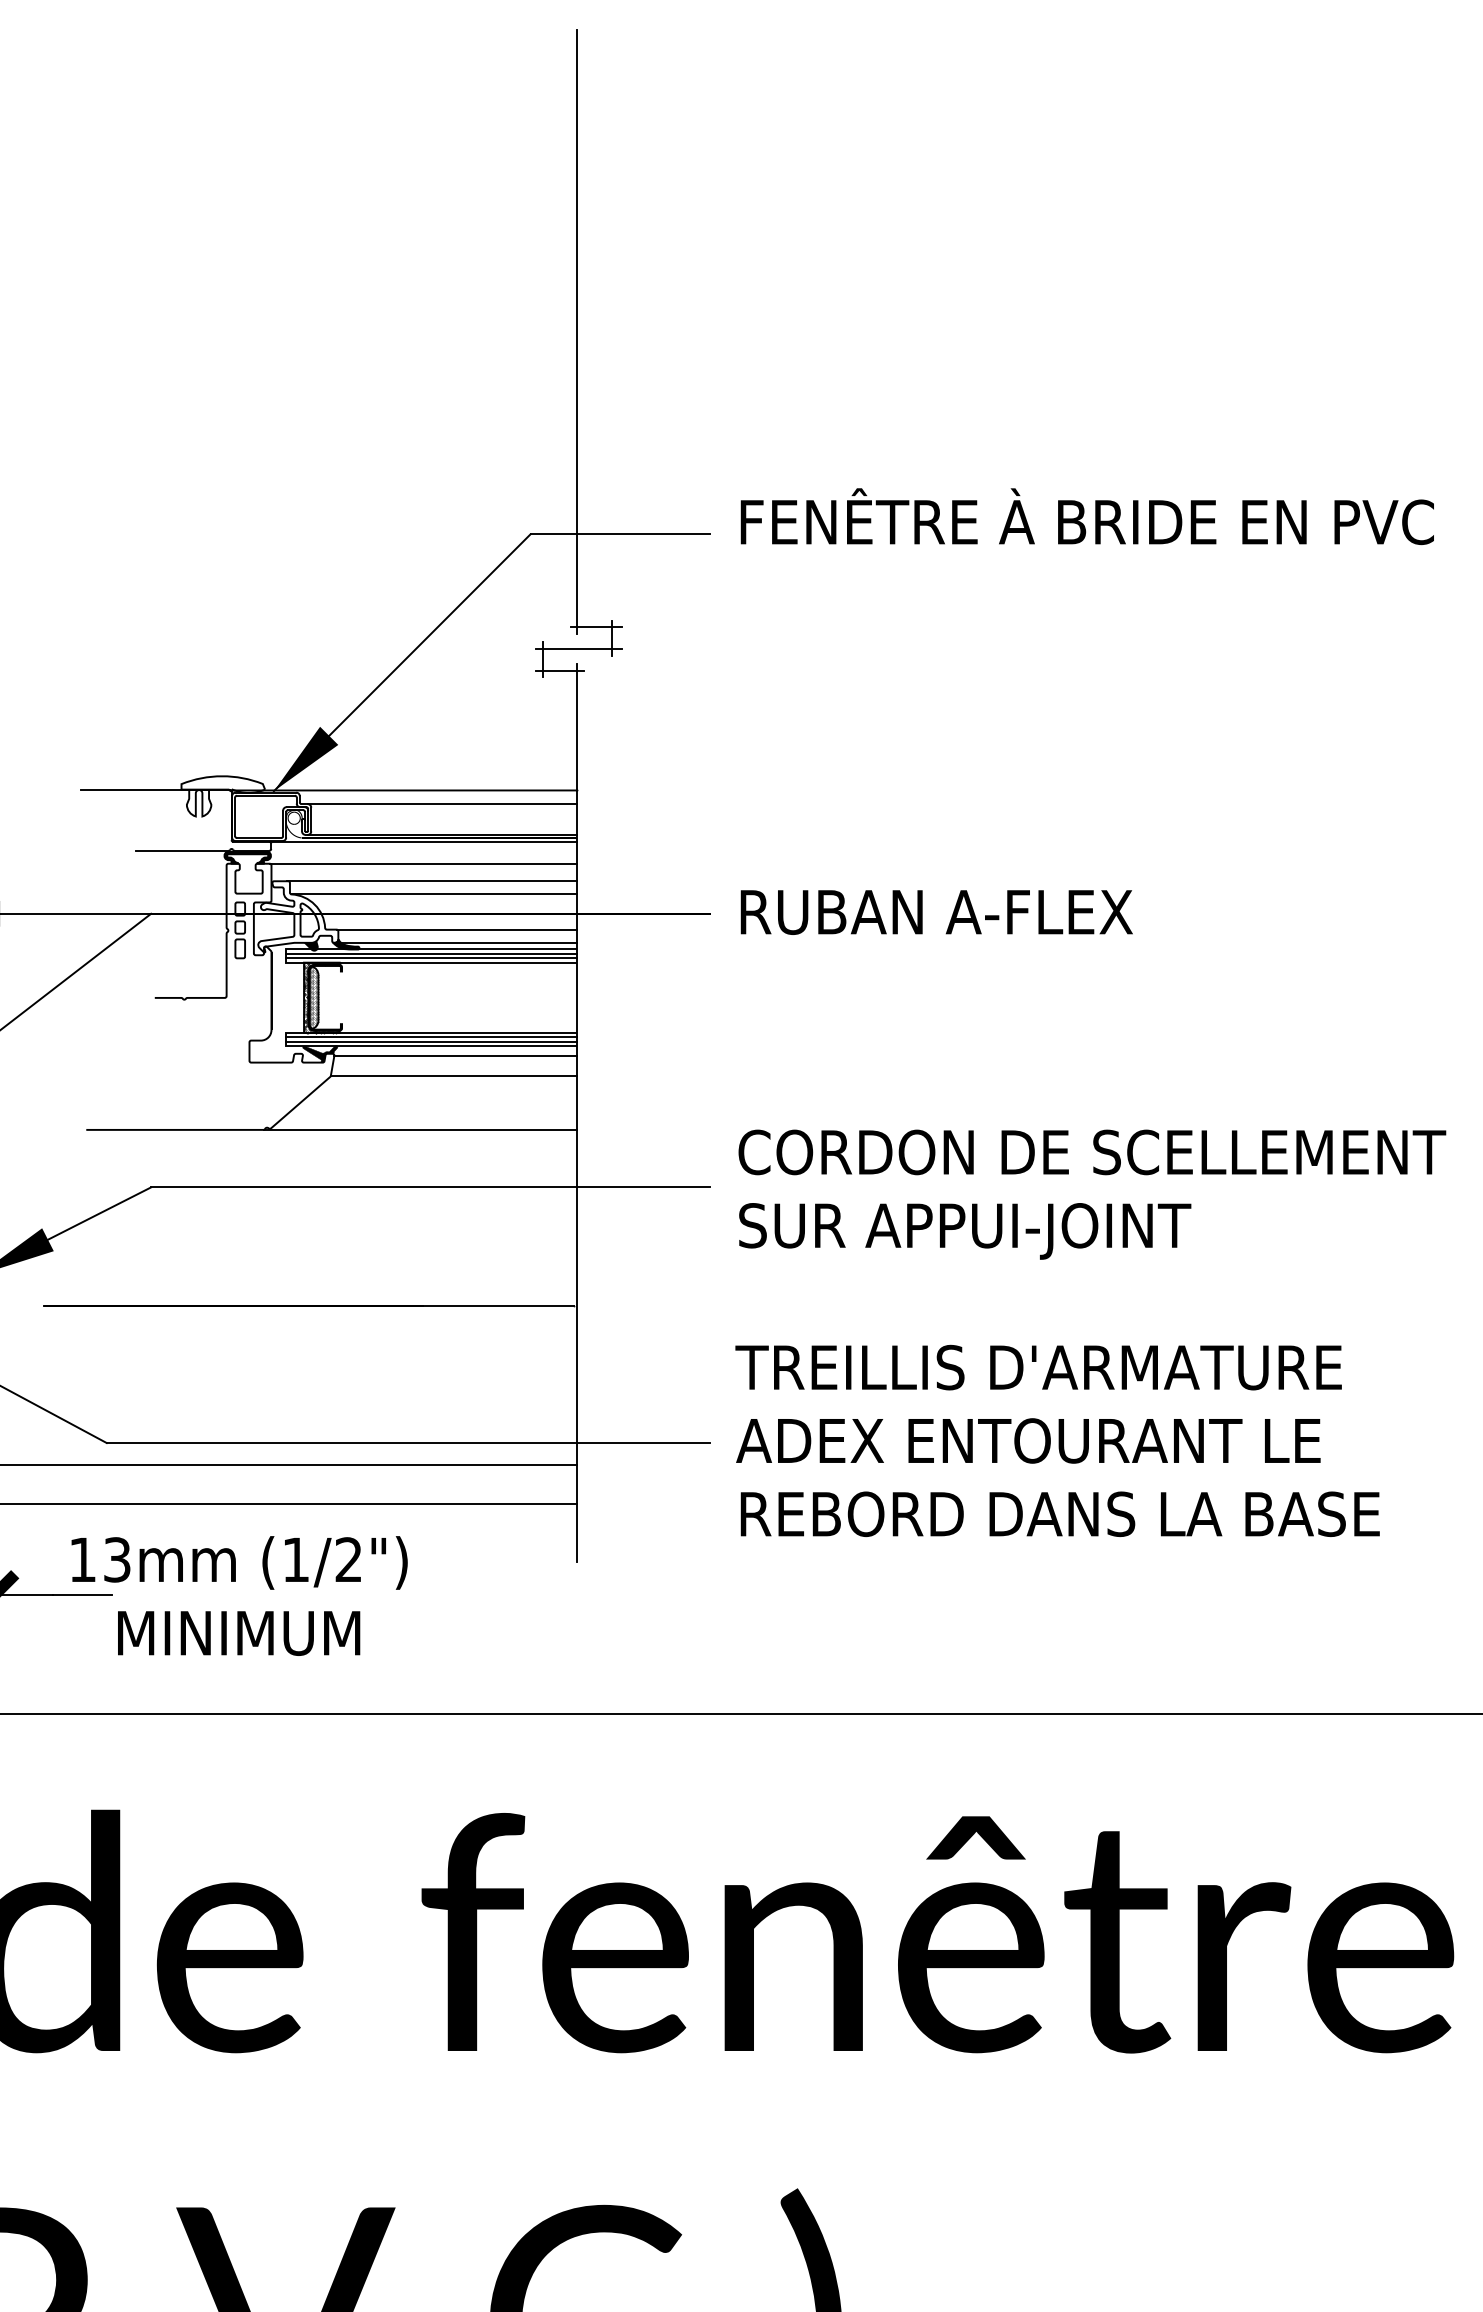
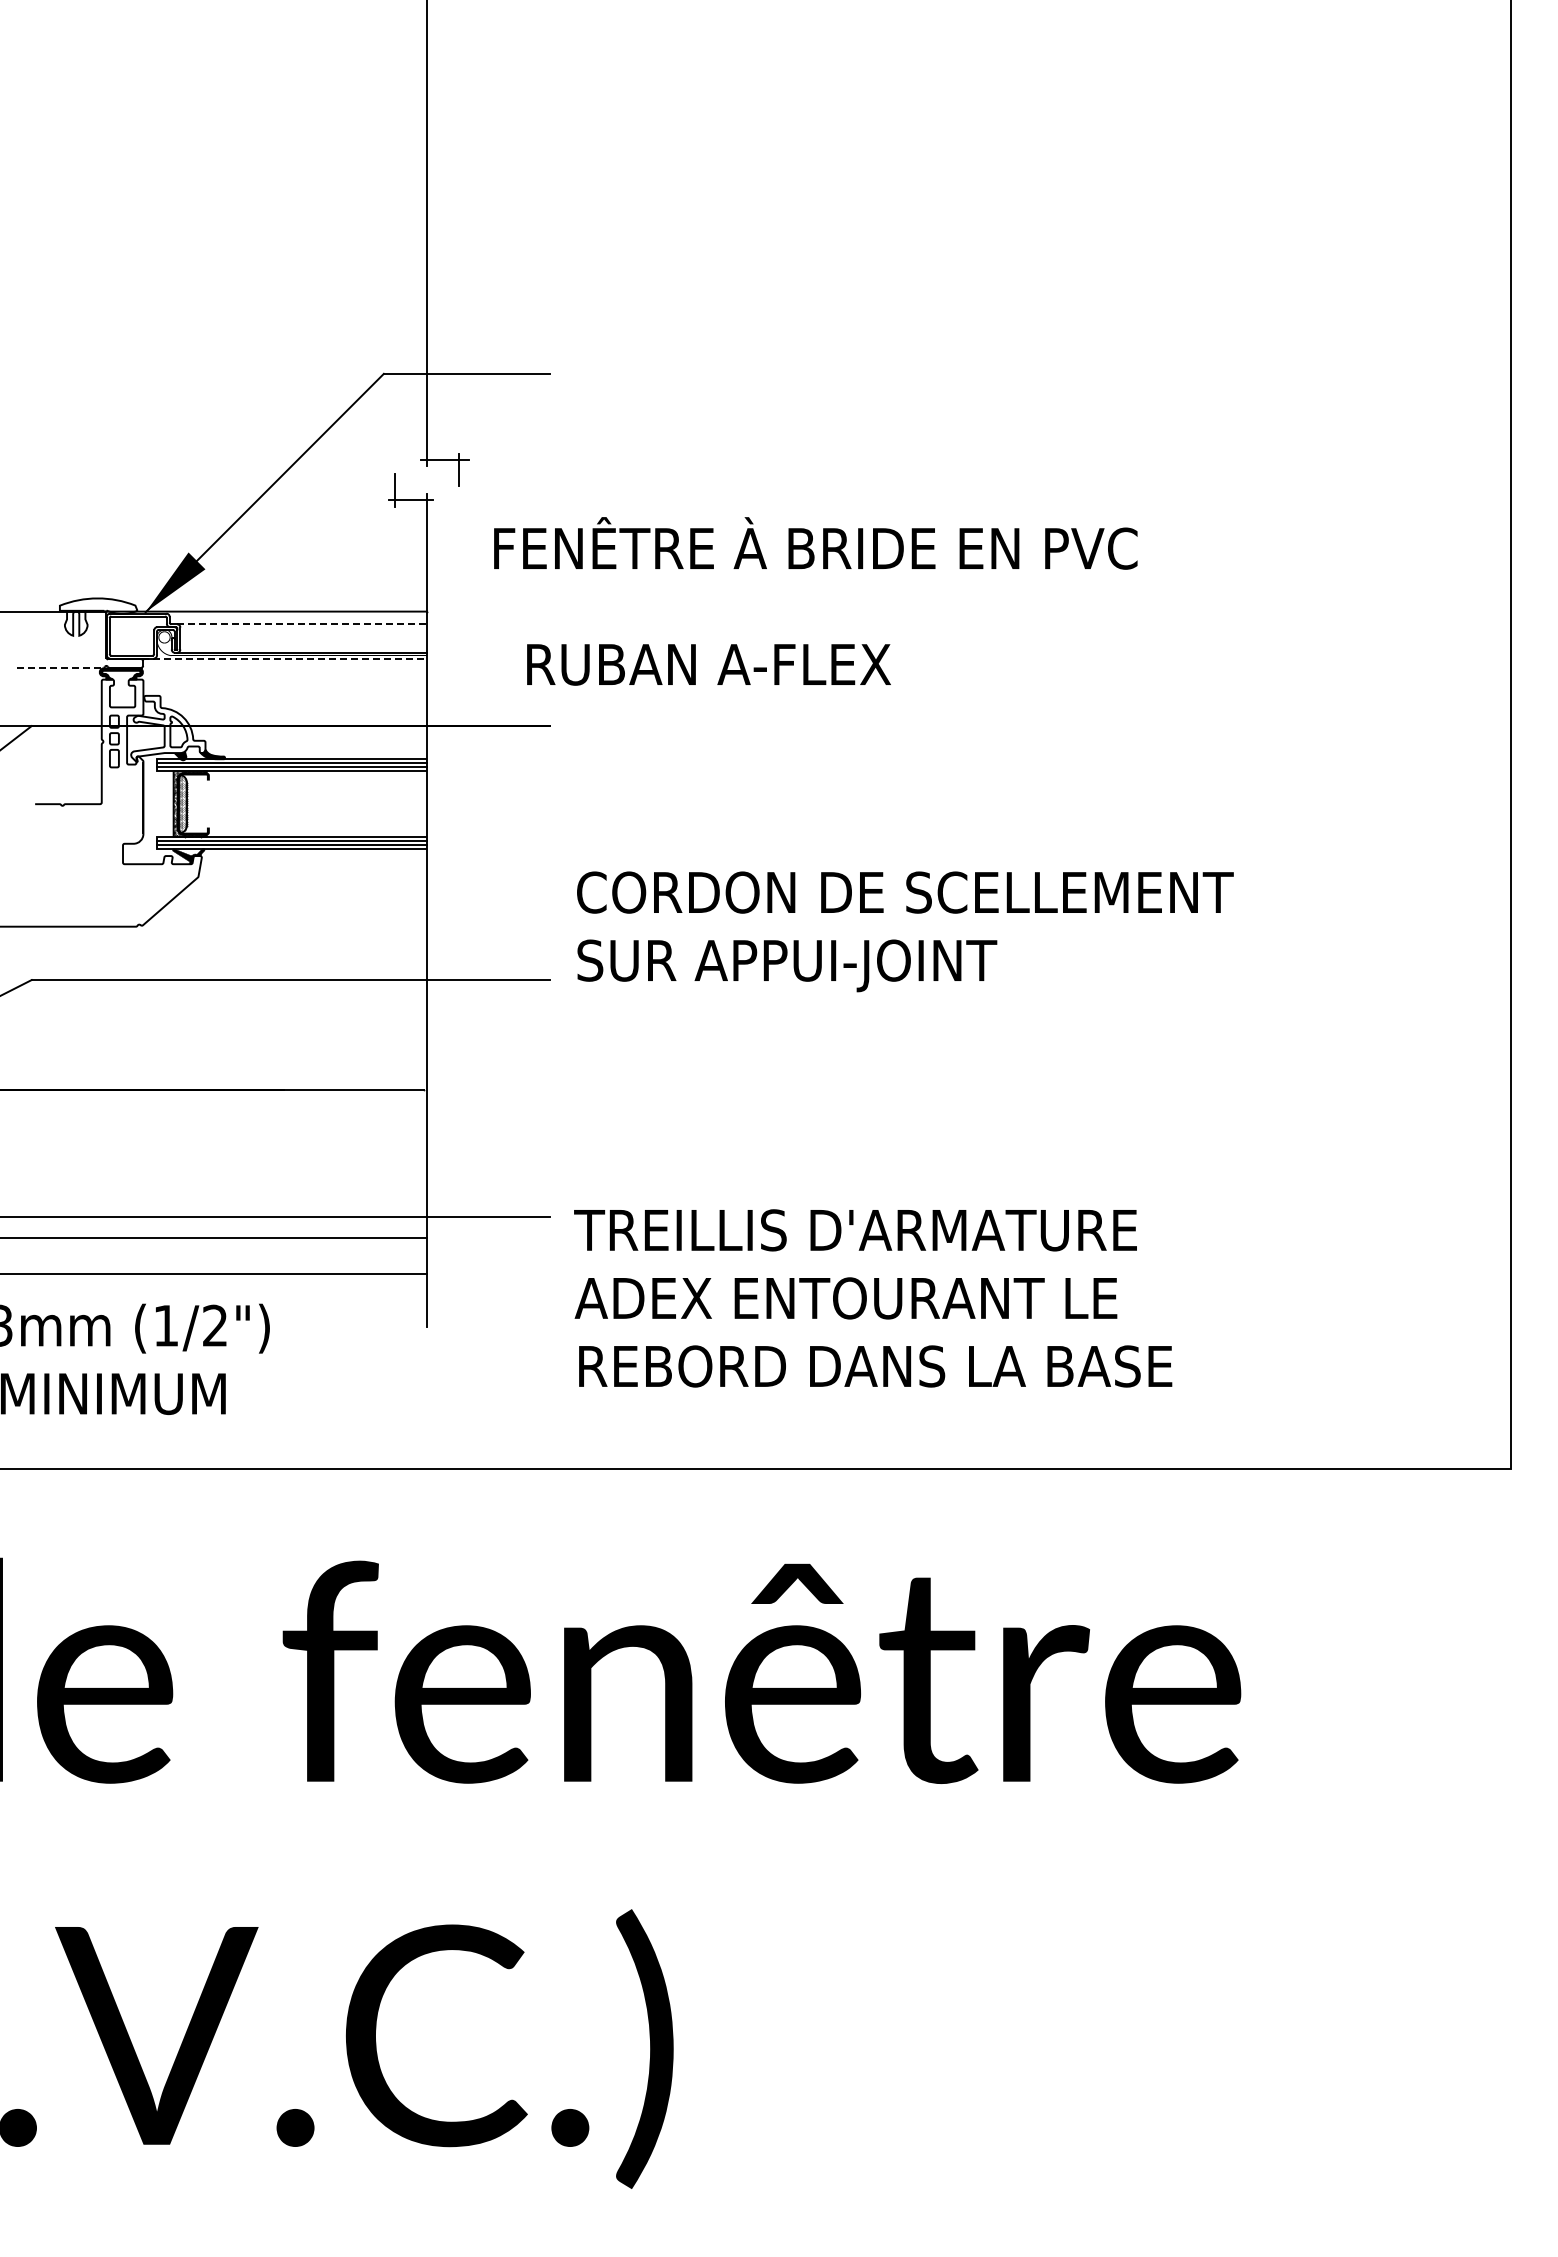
text: (1087, 516) -> (815, 543), moved
line: (578, 649) -> (428, 480), removed
line: (442, 804) -> (302, 624), solid -> dashed
line: (424, 842) -> (285, 659), solid -> dashed
line: (182, 850) -> (60, 667), solid -> dashed
line: (423, 863) -> (284, 679), removed
line: (432, 880) -> (292, 695), removed
line: (434, 894) -> (294, 708), removed
text: (936, 912) -> (708, 664), moved
line: (456, 929) -> (315, 740), removed
line: (455, 943) -> (314, 753), removed
line: (455, 1055) -> (314, 857), removed
line: (453, 1075) -> (312, 876), removed
line: (420, 1129) -> (281, 926), removed
text: (1092, 1194) -> (905, 931), moved
text: (1057, 1441) -> (873, 1298), moved

